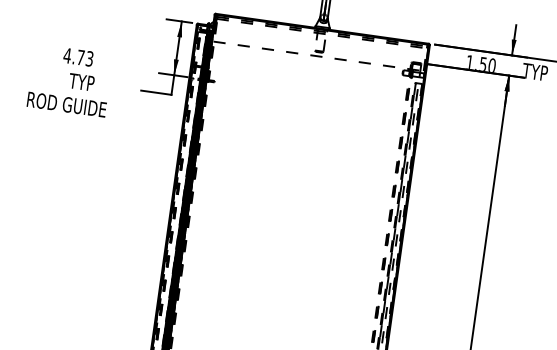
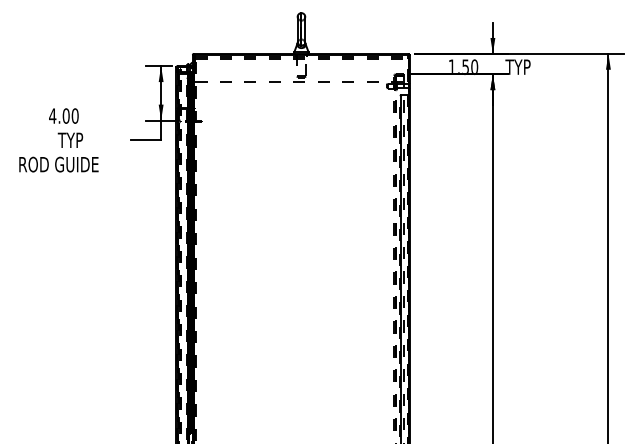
text: (85, 57) -> (70, 115), 4.73 -> 4.00

